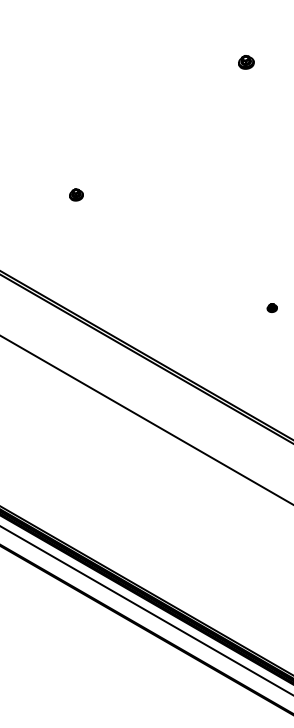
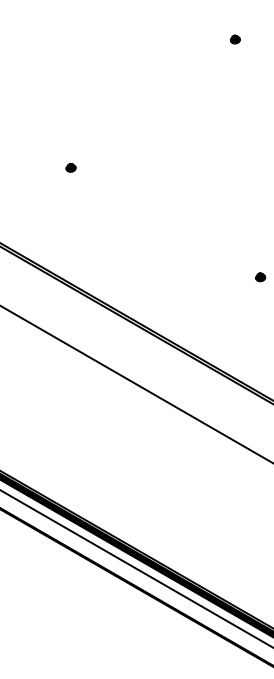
part: (245, 62) -> (234, 39), size x0.62
part: (76, 194) -> (71, 167), size x0.71

